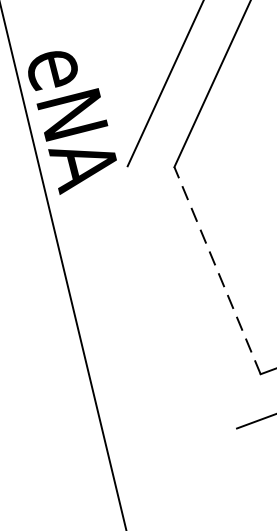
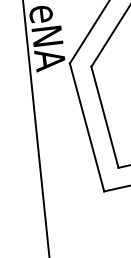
line: (216, 269) -> (104, 116), dashed -> solid
line: (181, 297) -> (86, 127), added

